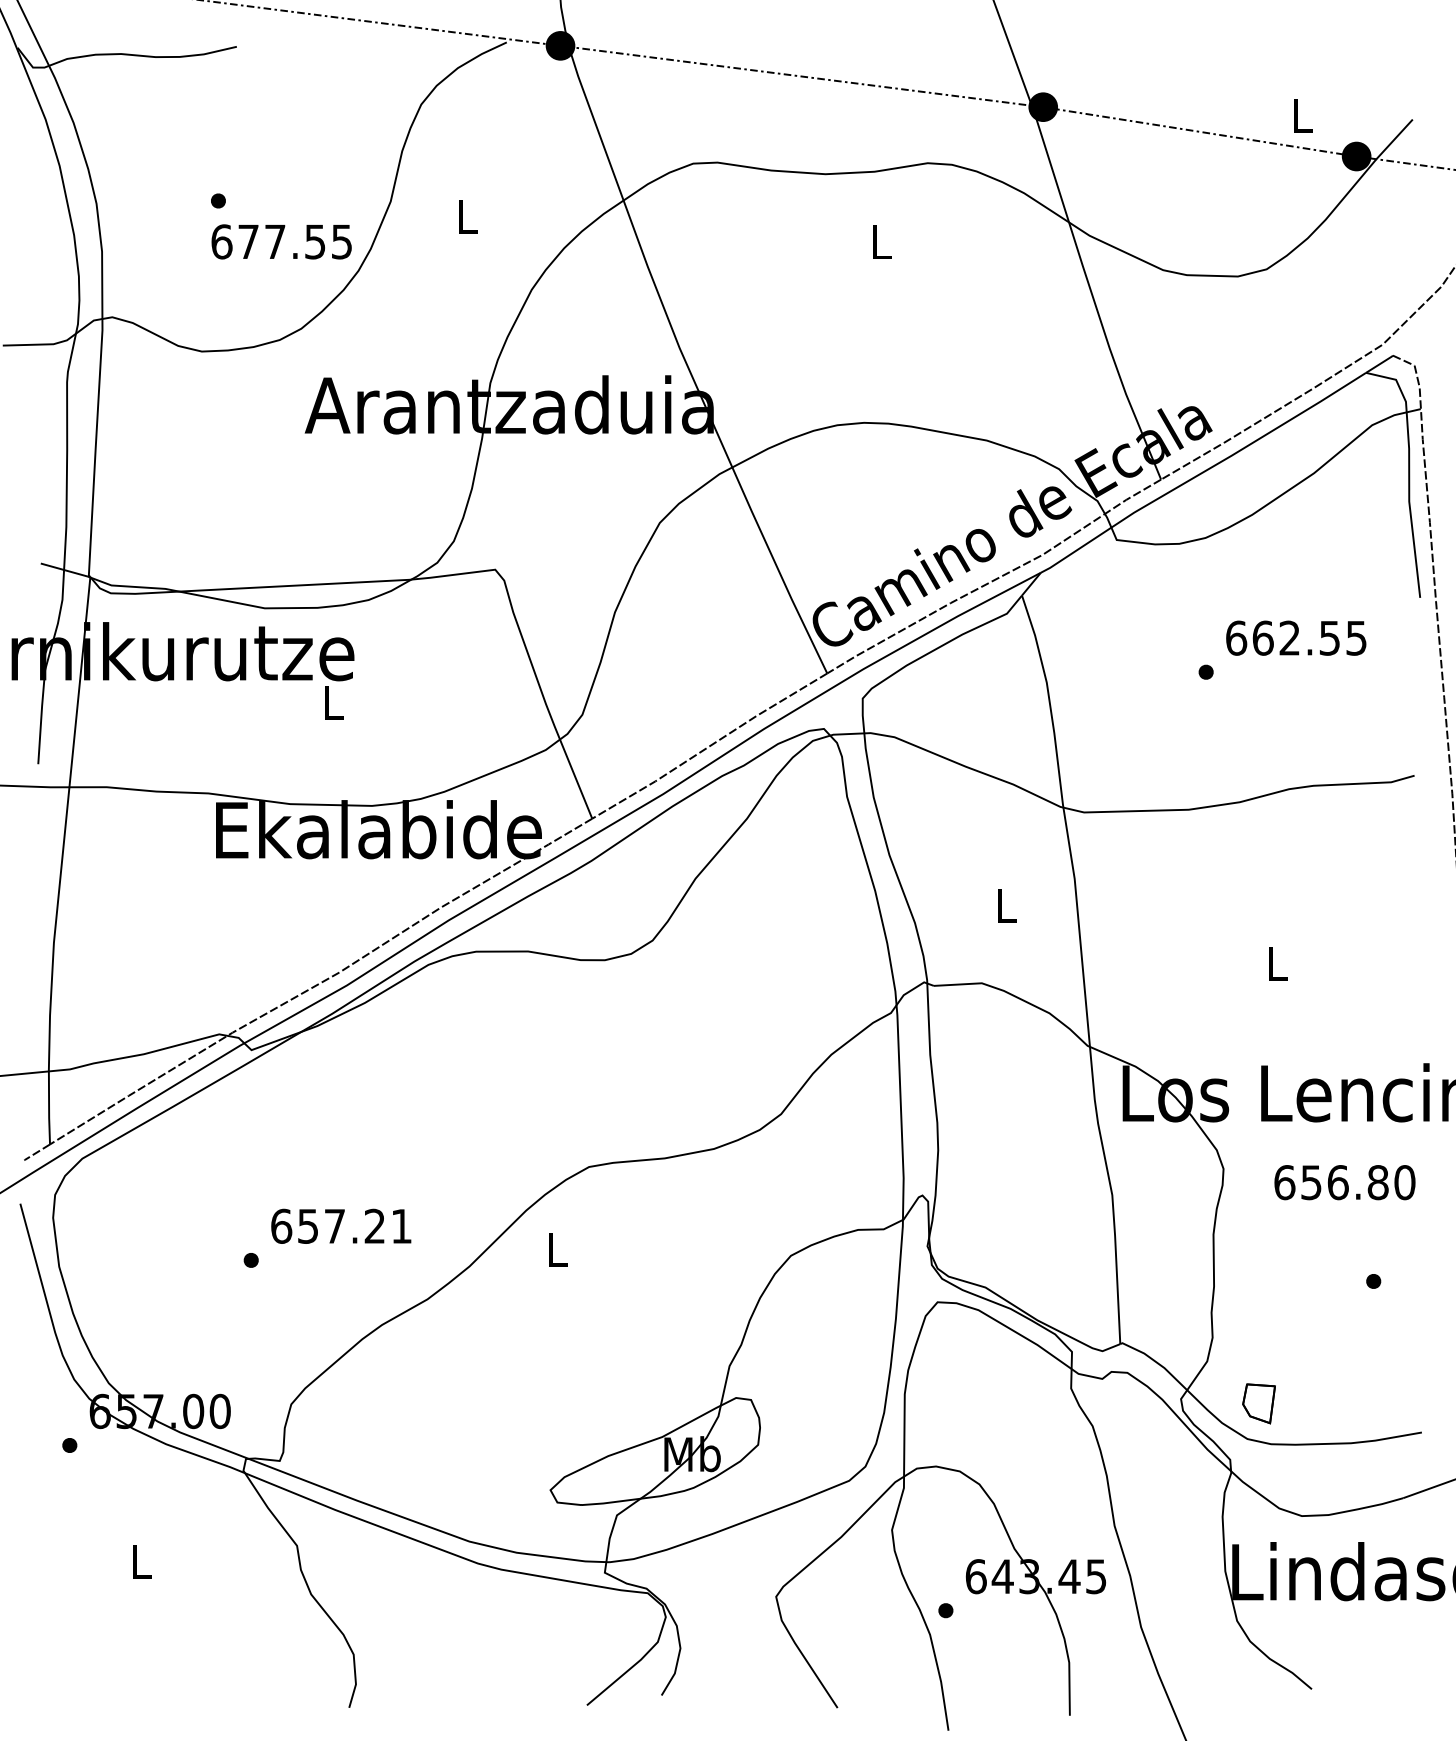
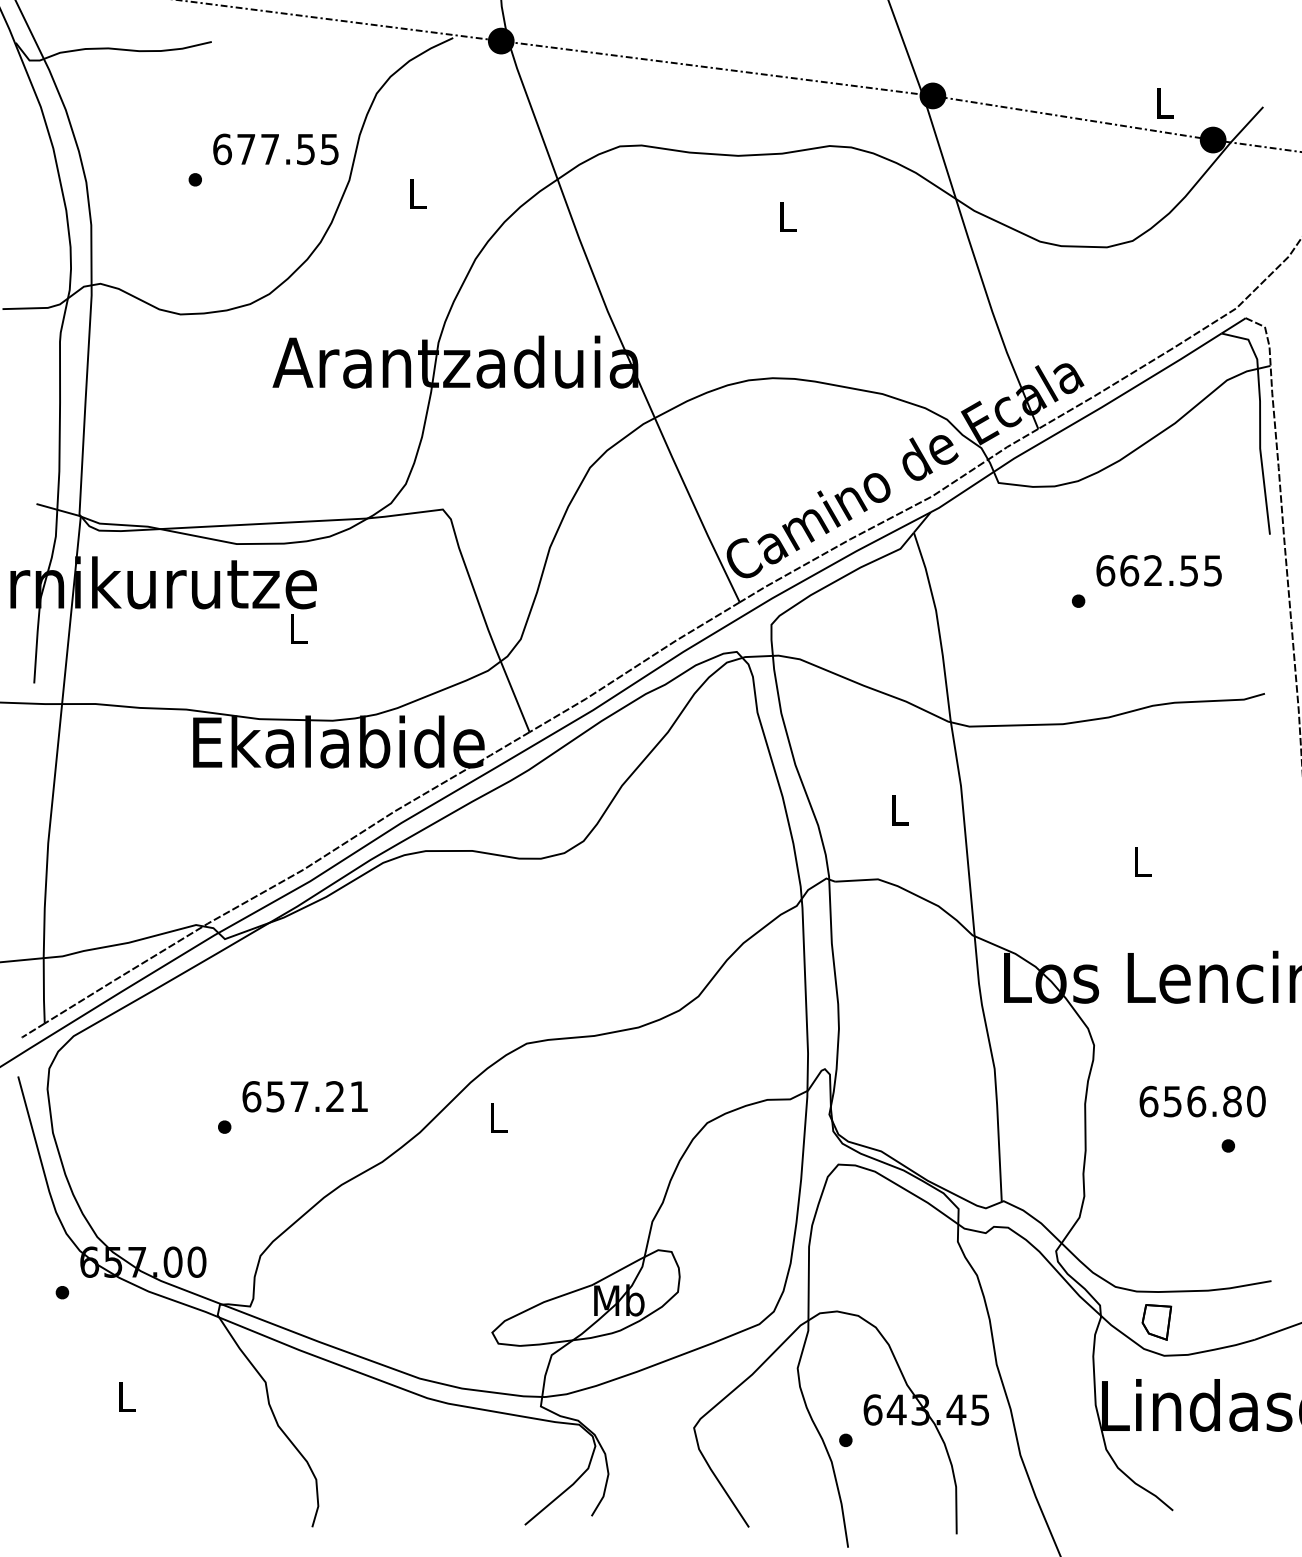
text: (281, 242) -> (275, 149), moved
text: (1344, 1182) -> (1202, 1101), moved
part: (1258, 1403) -> (1156, 1322), moved

